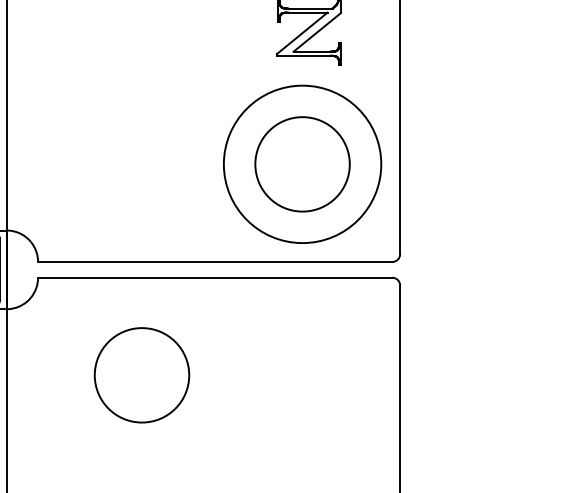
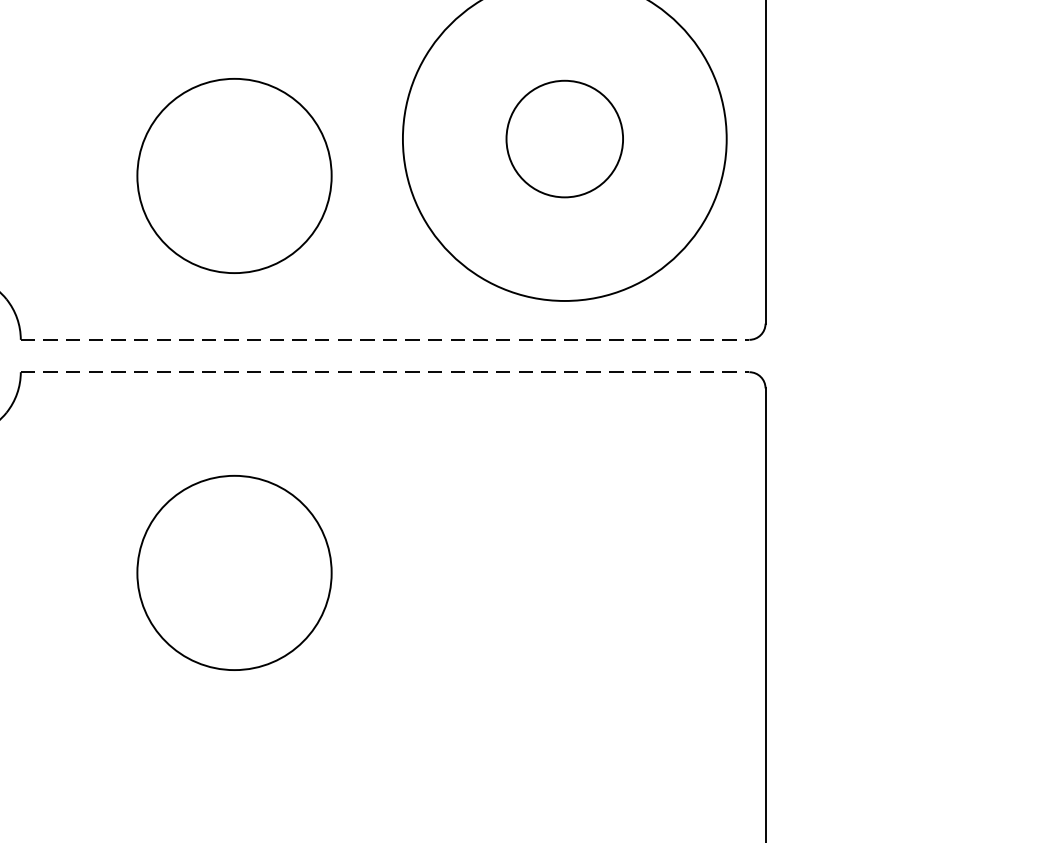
circle: (302, 164) -> (564, 139), size x0.6
circle: (141, 182) -> (233, 176), added
line: (215, 261) -> (385, 338), solid -> dashed
line: (215, 277) -> (385, 371), solid -> dashed

